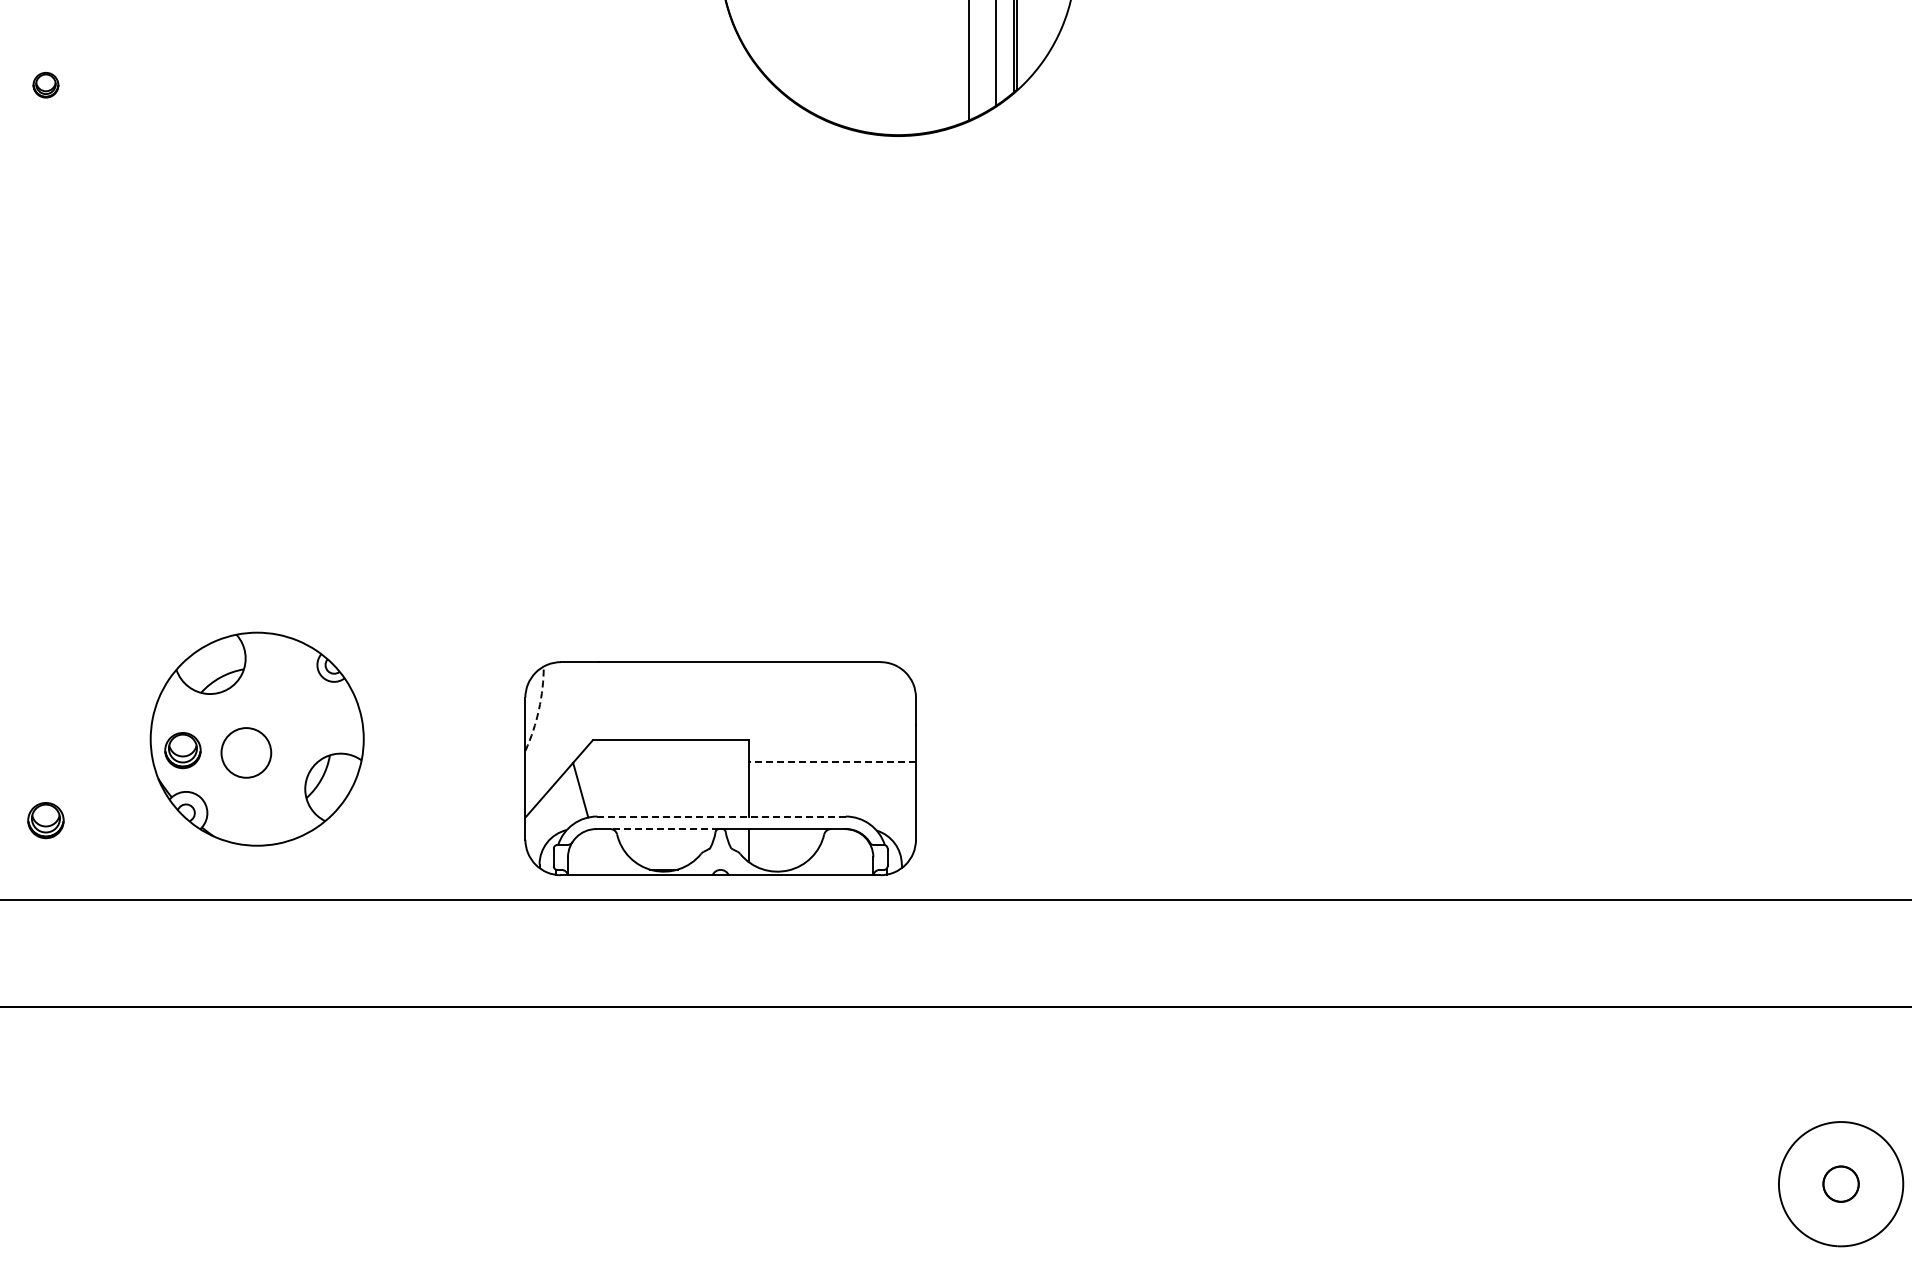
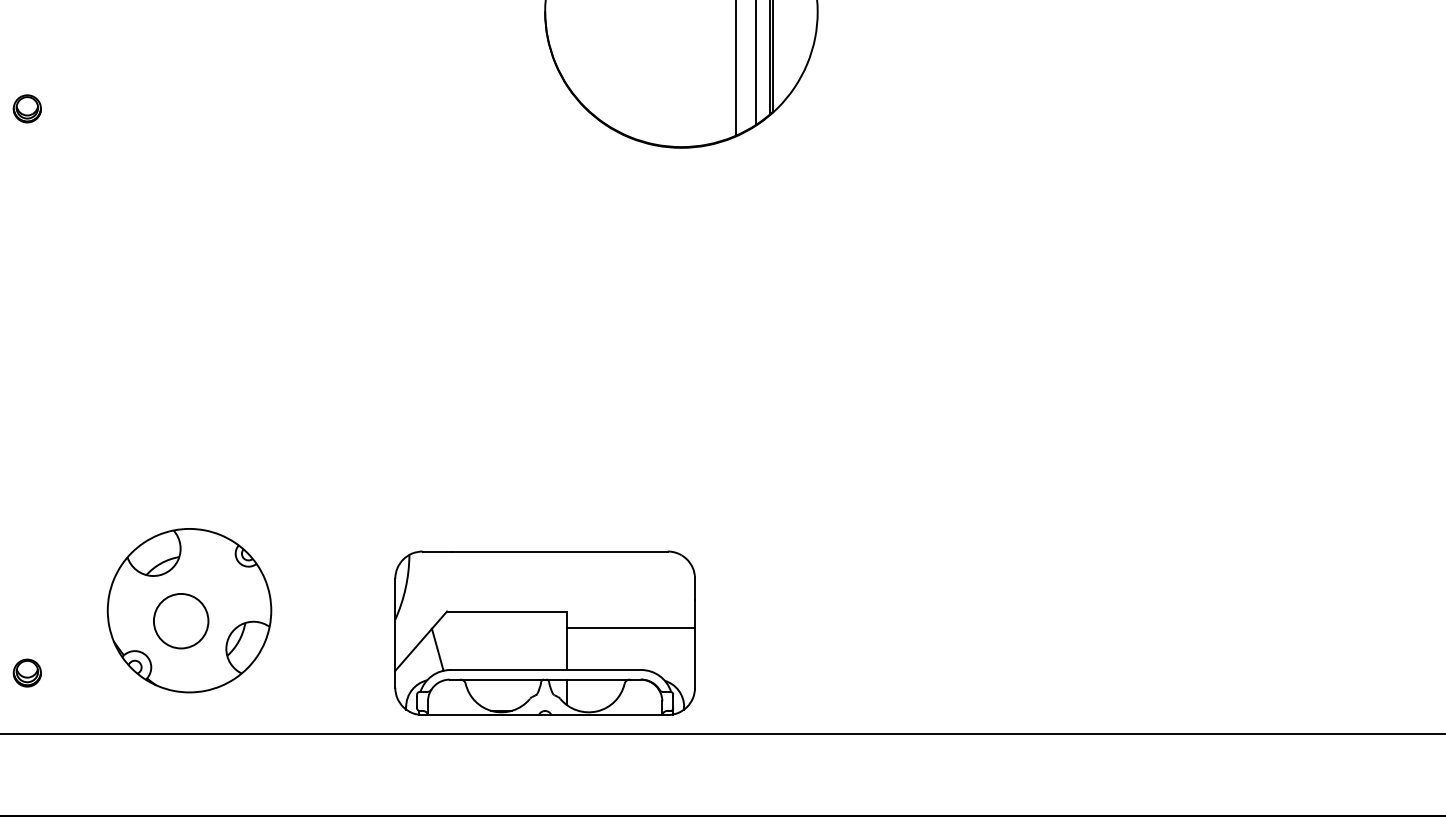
part: (45, 84) -> (27, 108), size x1.43
arc: (538, 709) -> (405, 587), dashed -> solid
part: (182, 750) -> (132, 619), removed
circle: (245, 752) -> (180, 620), size x1.43
line: (832, 761) -> (630, 627), dashed -> solid
line: (721, 816) -> (545, 669), dashed -> solid
line: (664, 829) -> (502, 679), dashed -> solid

